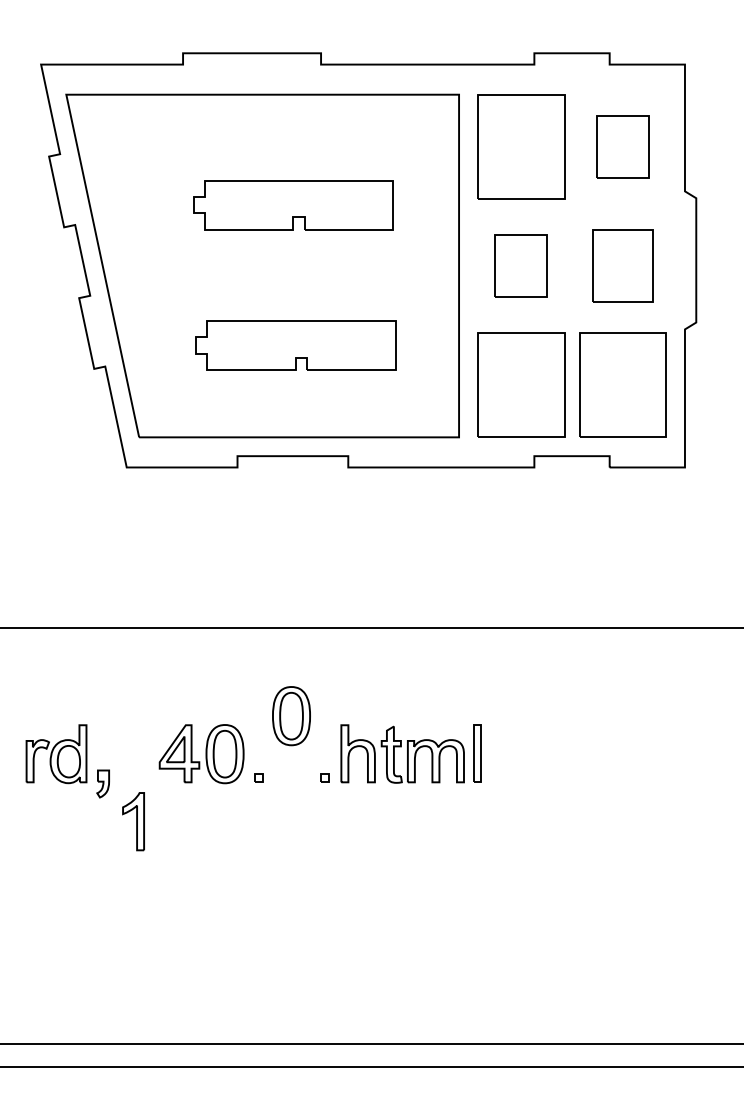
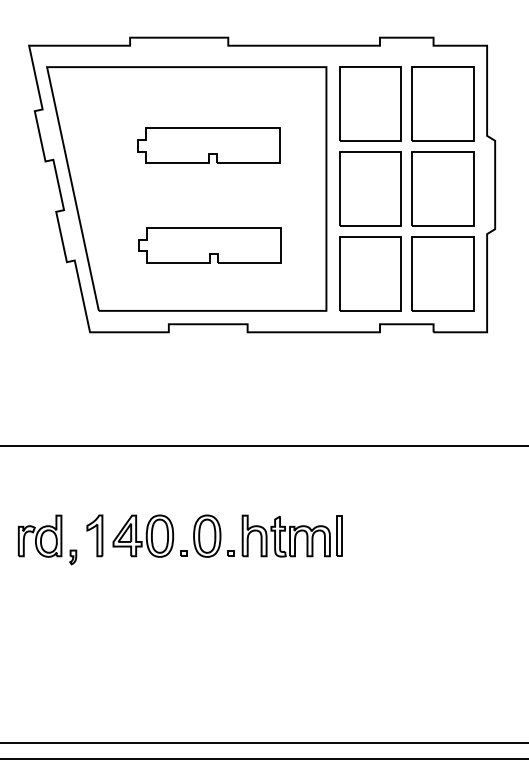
part: (622, 146) -> (442, 103), size x1.67
part: (521, 265) -> (370, 188), size x1.67
part: (622, 265) -> (442, 188), size x1.43
part: (291, 716) -> (207, 536), moved
part: (102, 783) -> (72, 557), size x0.71
part: (133, 821) -> (94, 535), moved

